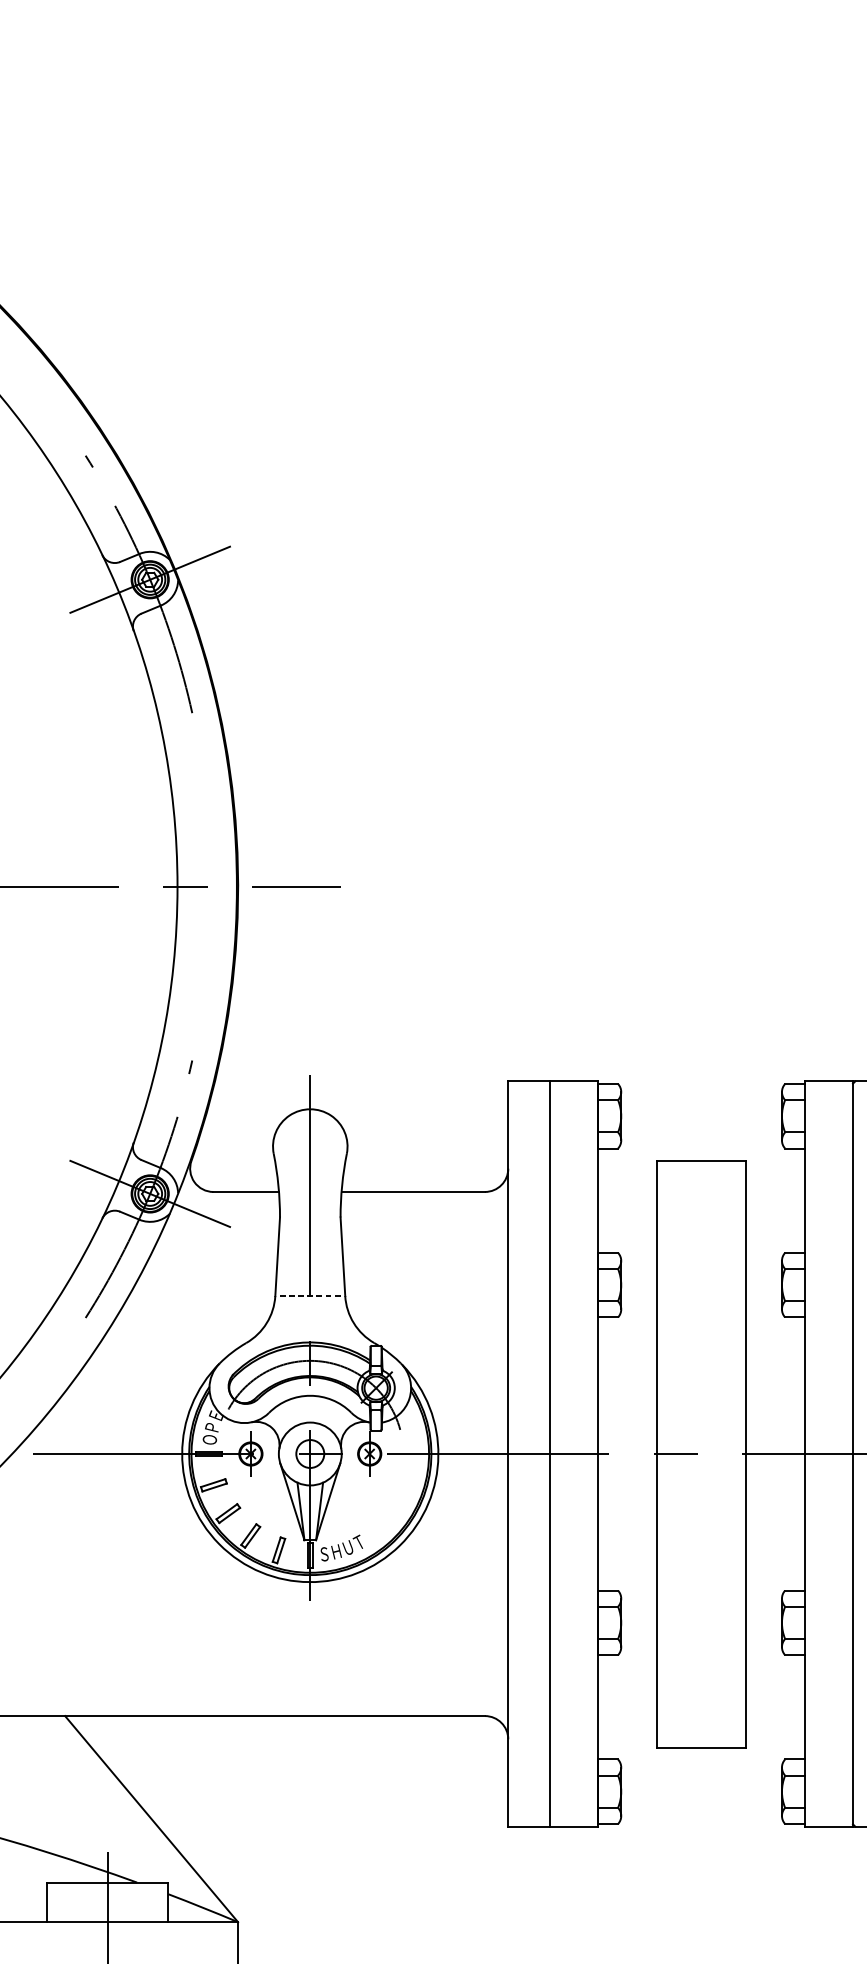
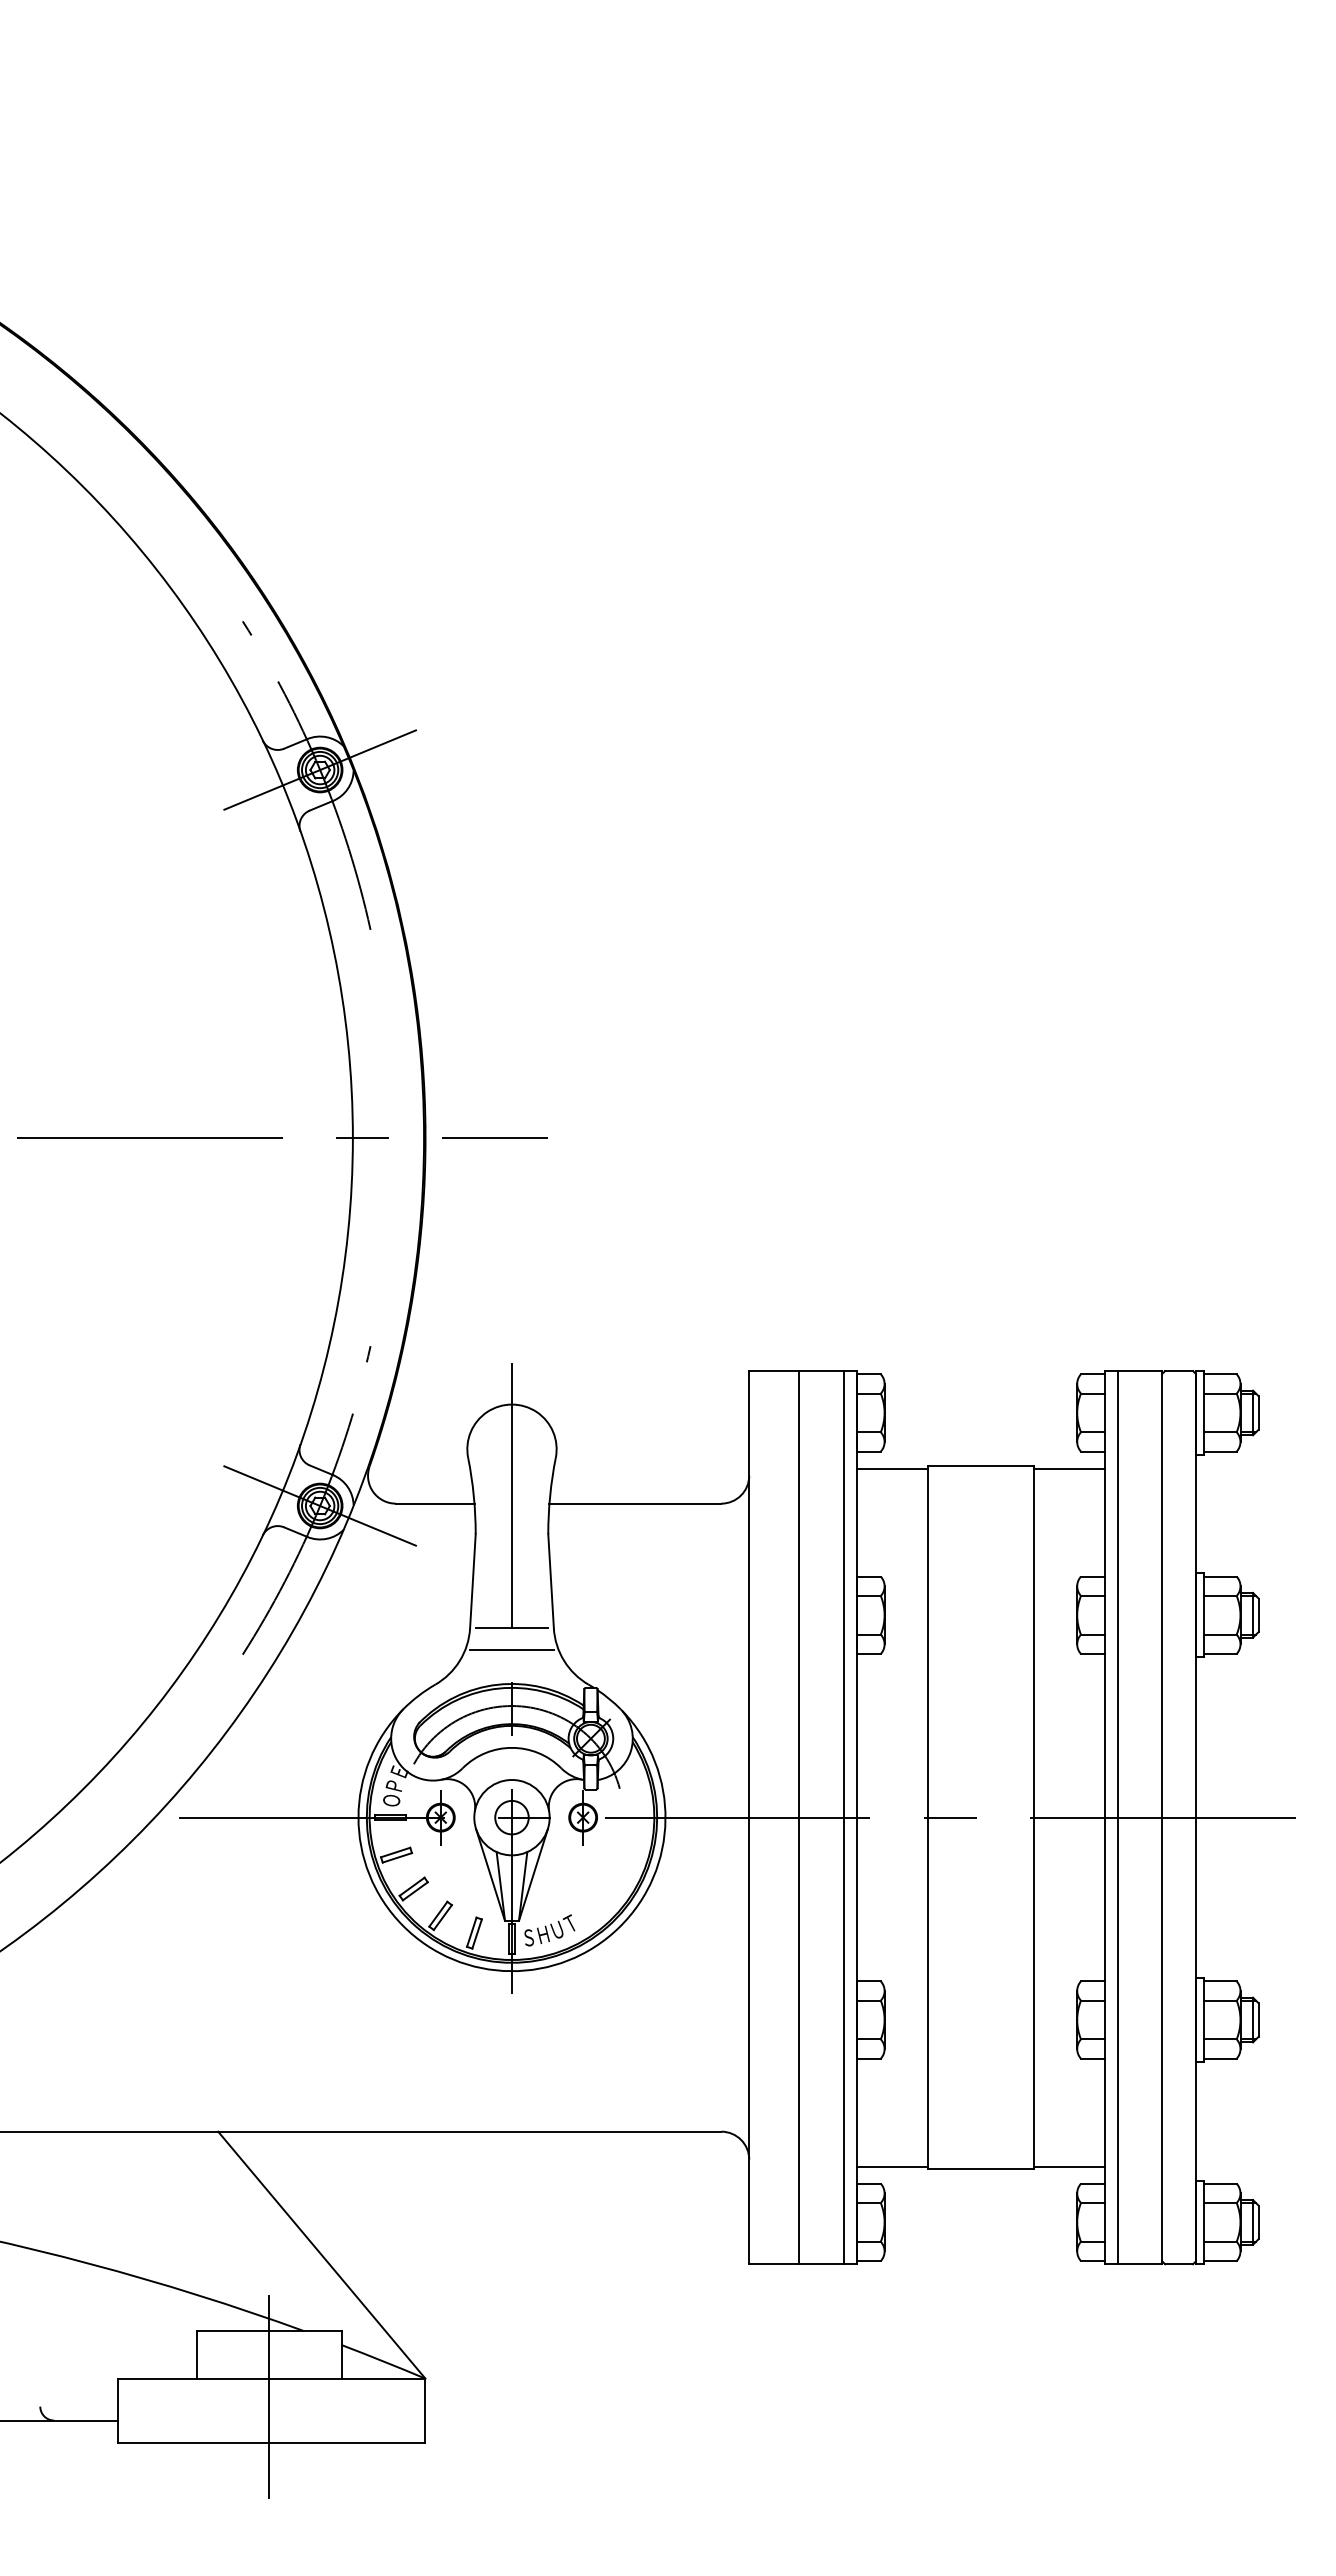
line: (626, 1162) -> (891, 1468), added
line: (775, 1162) -> (1069, 1468), added
line: (309, 1295) -> (511, 1627), dashed -> solid
line: (309, 1314) -> (511, 1650), added
line: (587, 1453) -> (844, 1817), added
line: (815, 1453) -> (1117, 1817), added
line: (627, 1745) -> (892, 2166), added
line: (775, 1745) -> (1069, 2166), added

